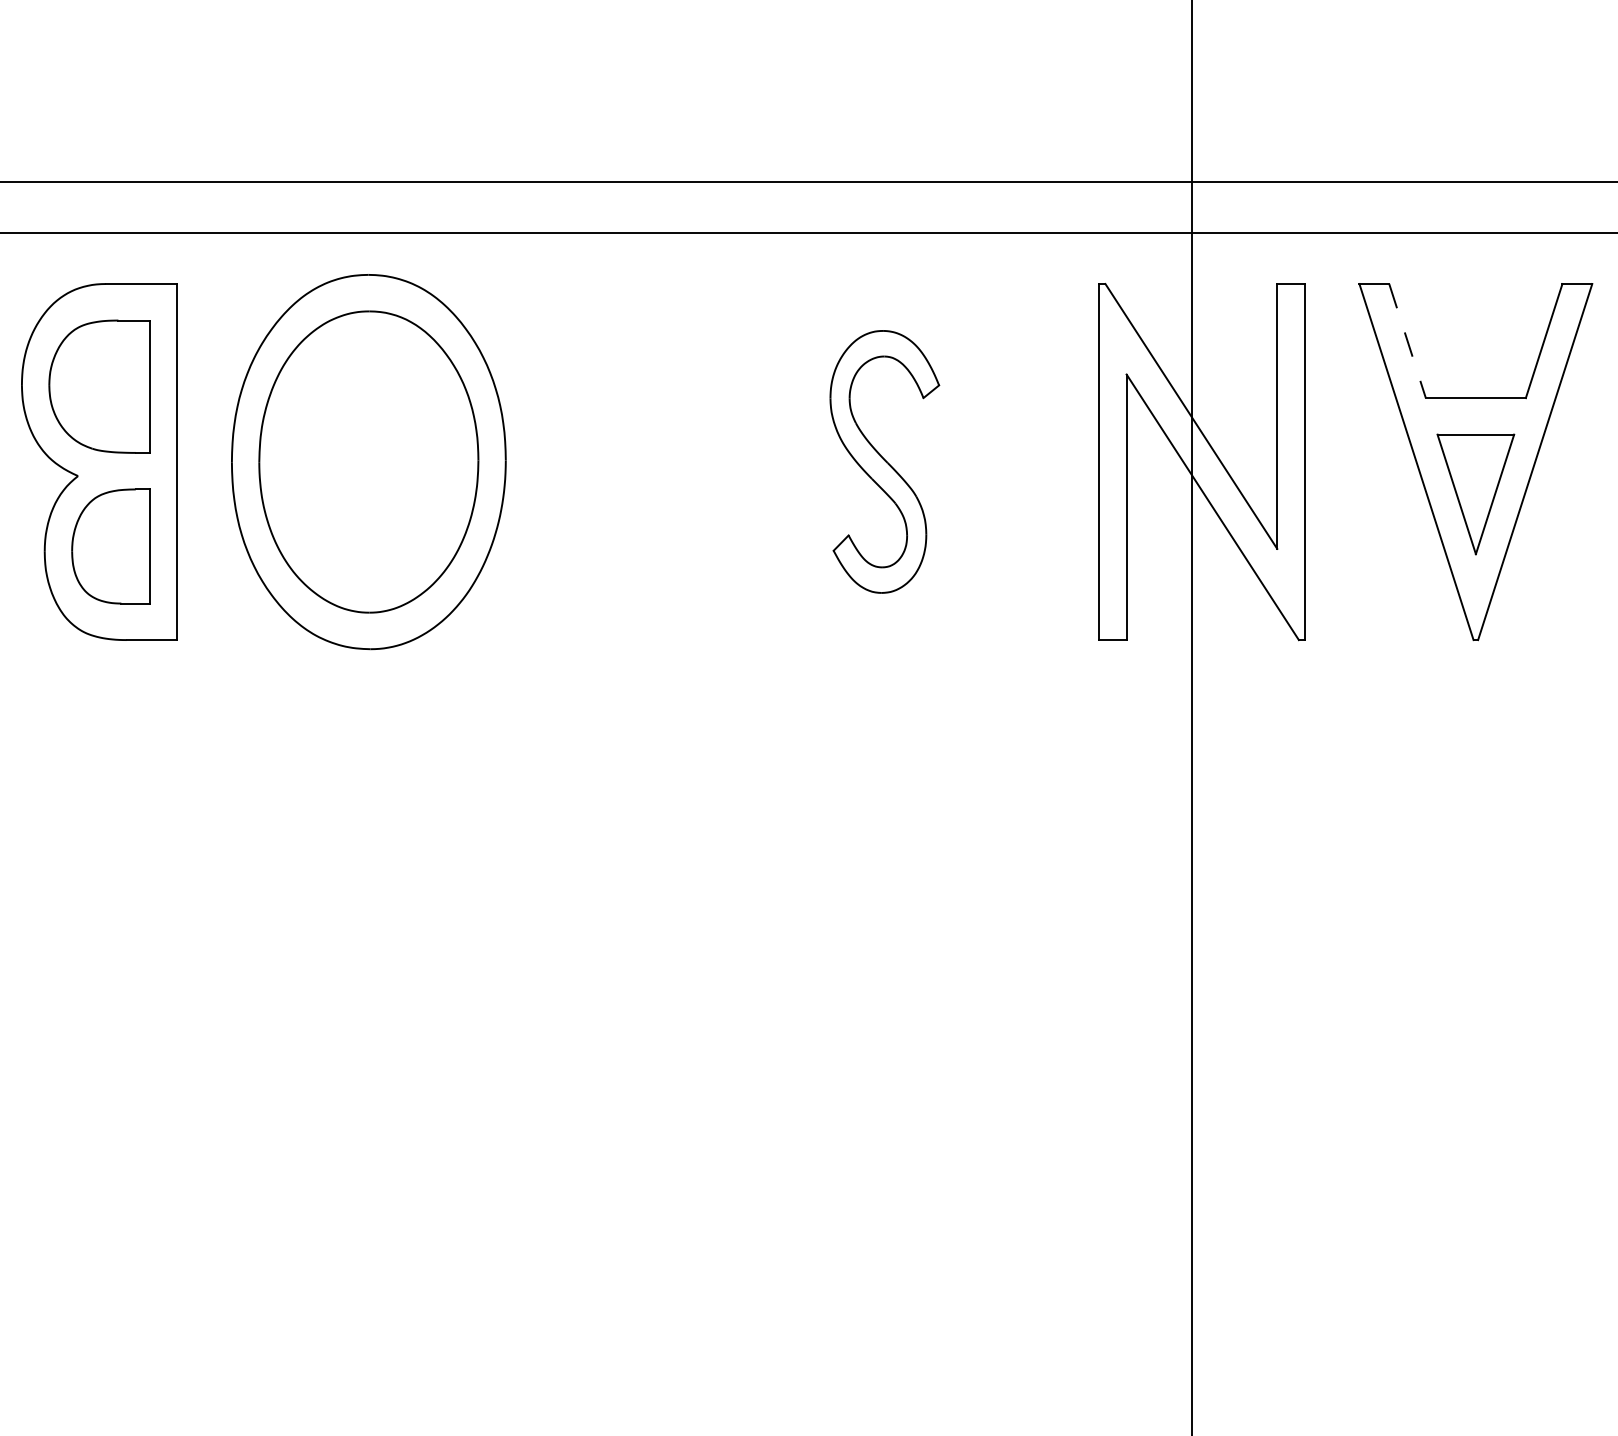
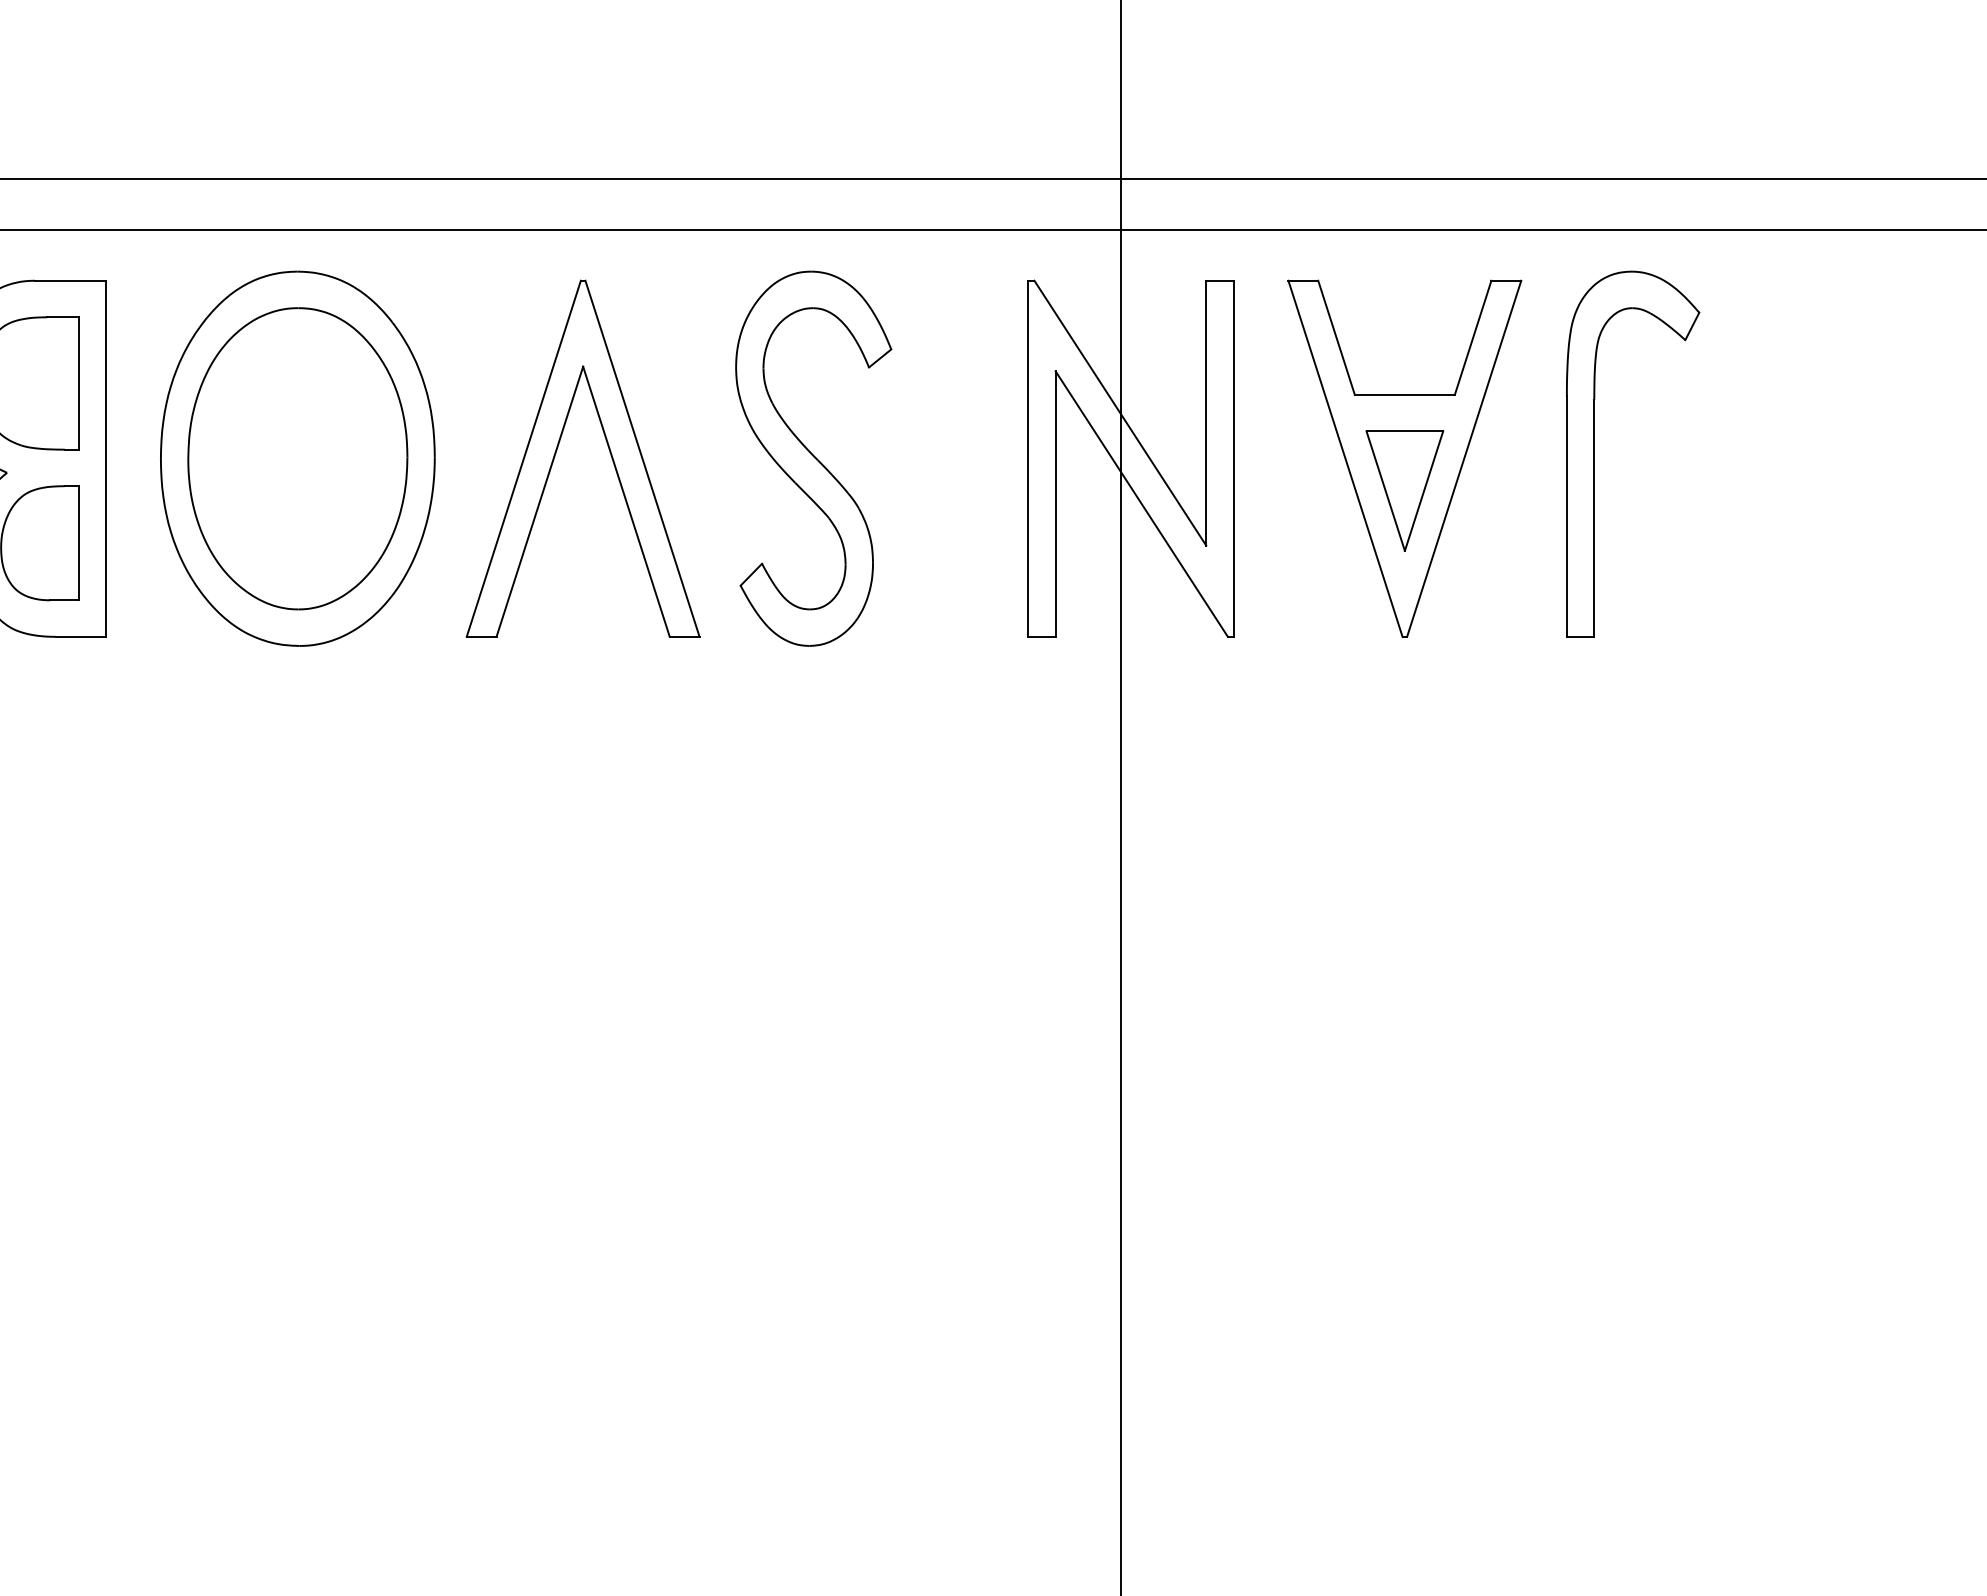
line: (1407, 340) -> (1336, 337), dashed -> solid
part: (628, 453) -> (557, 450), added
part: (884, 461) -> (813, 458), size x1.43

